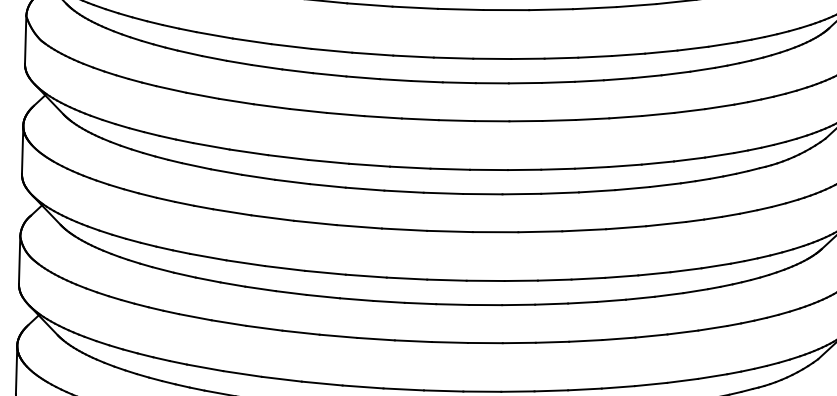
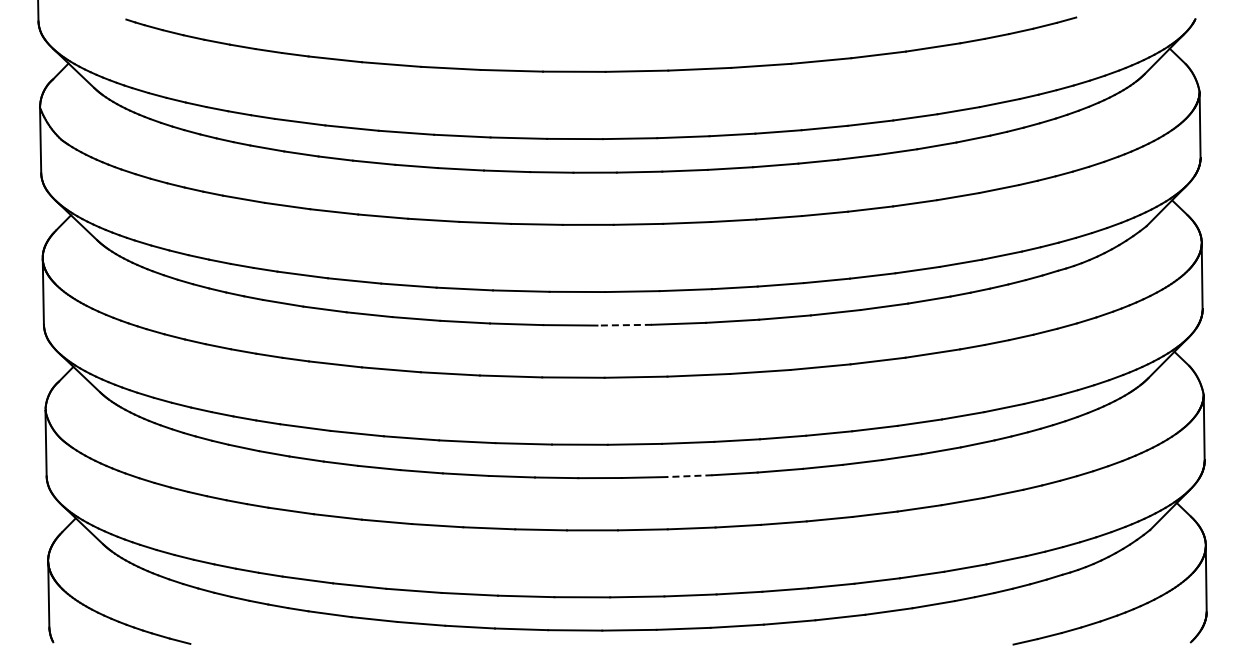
line: (443, 193) -> (624, 325), solid -> dashed
line: (485, 305) -> (689, 476), solid -> dashed

